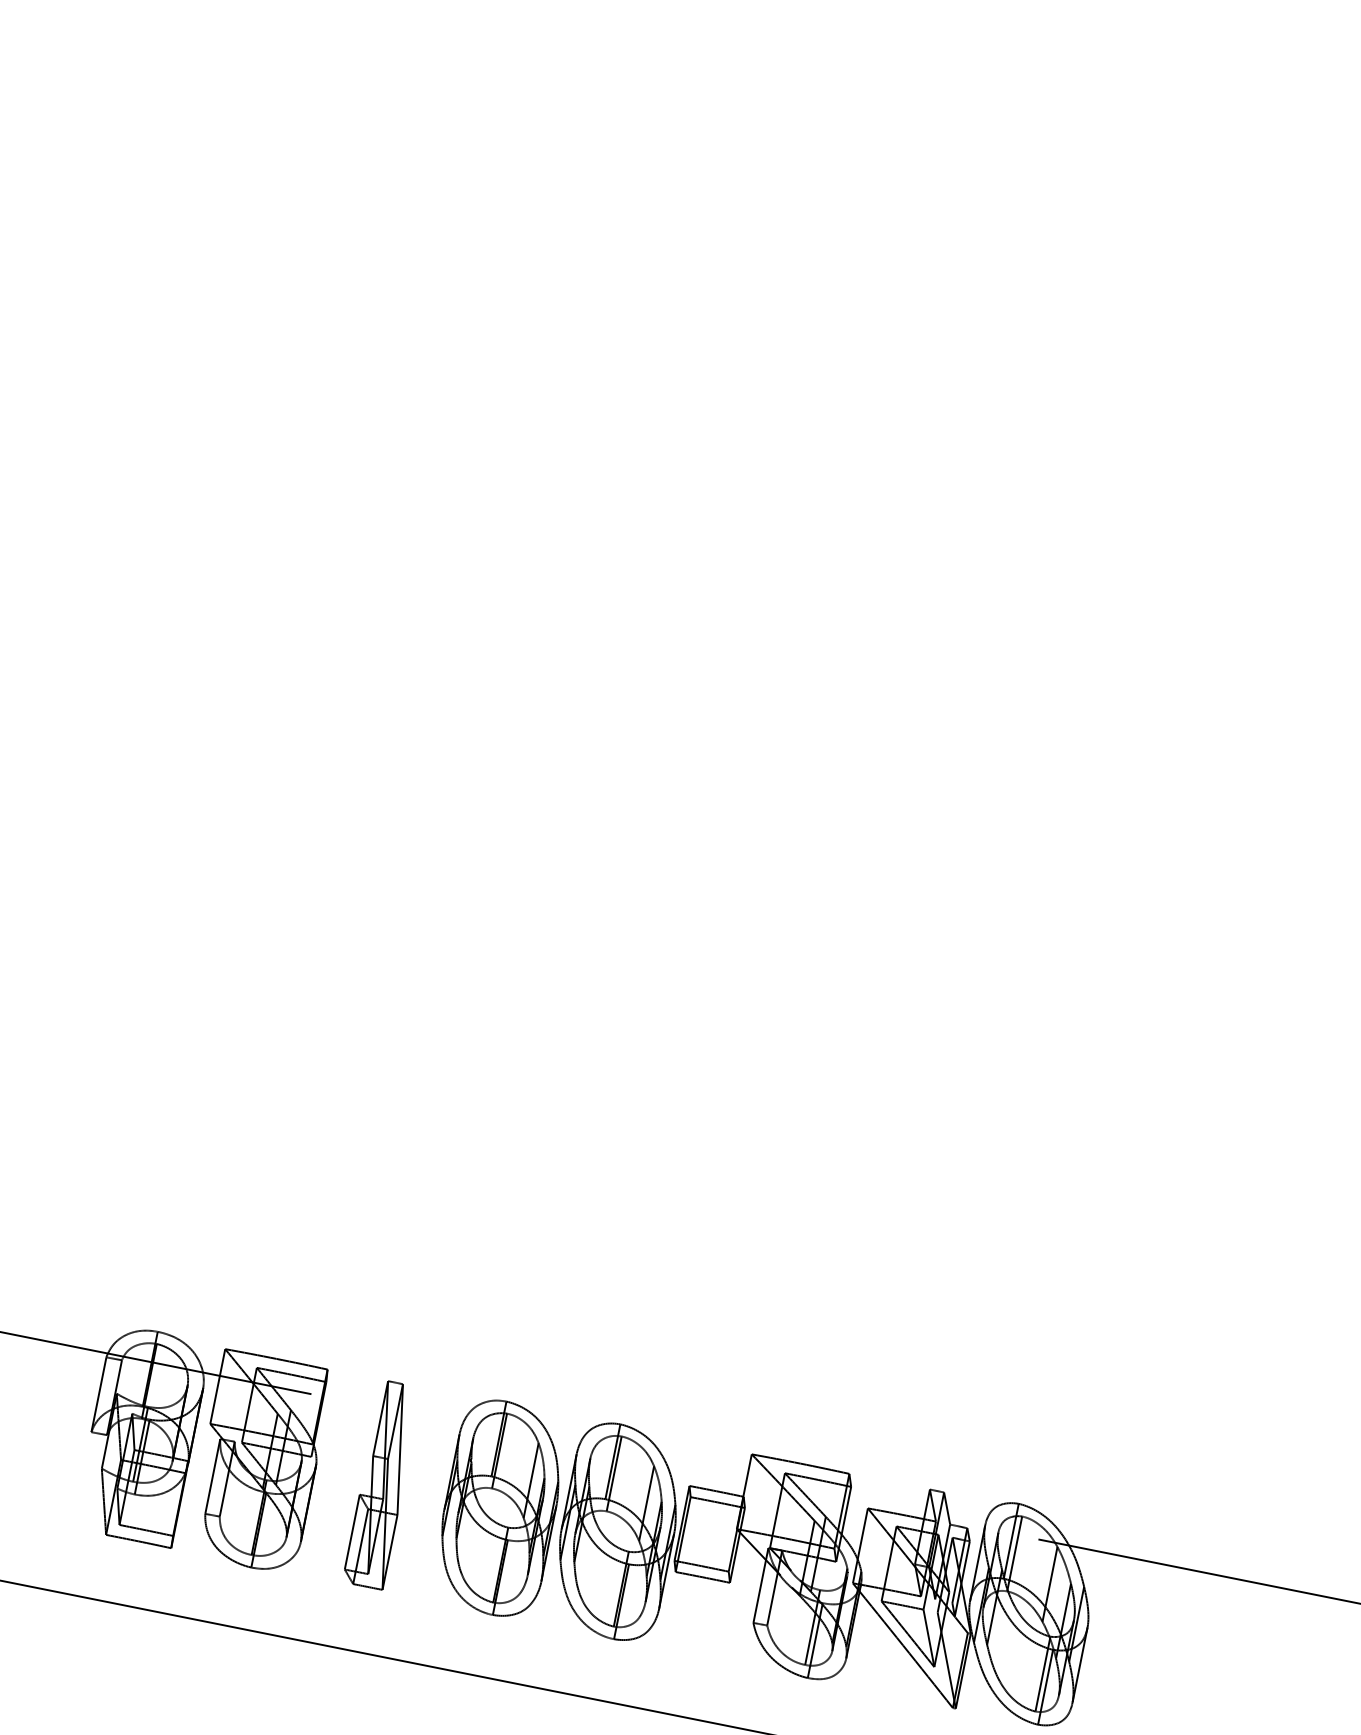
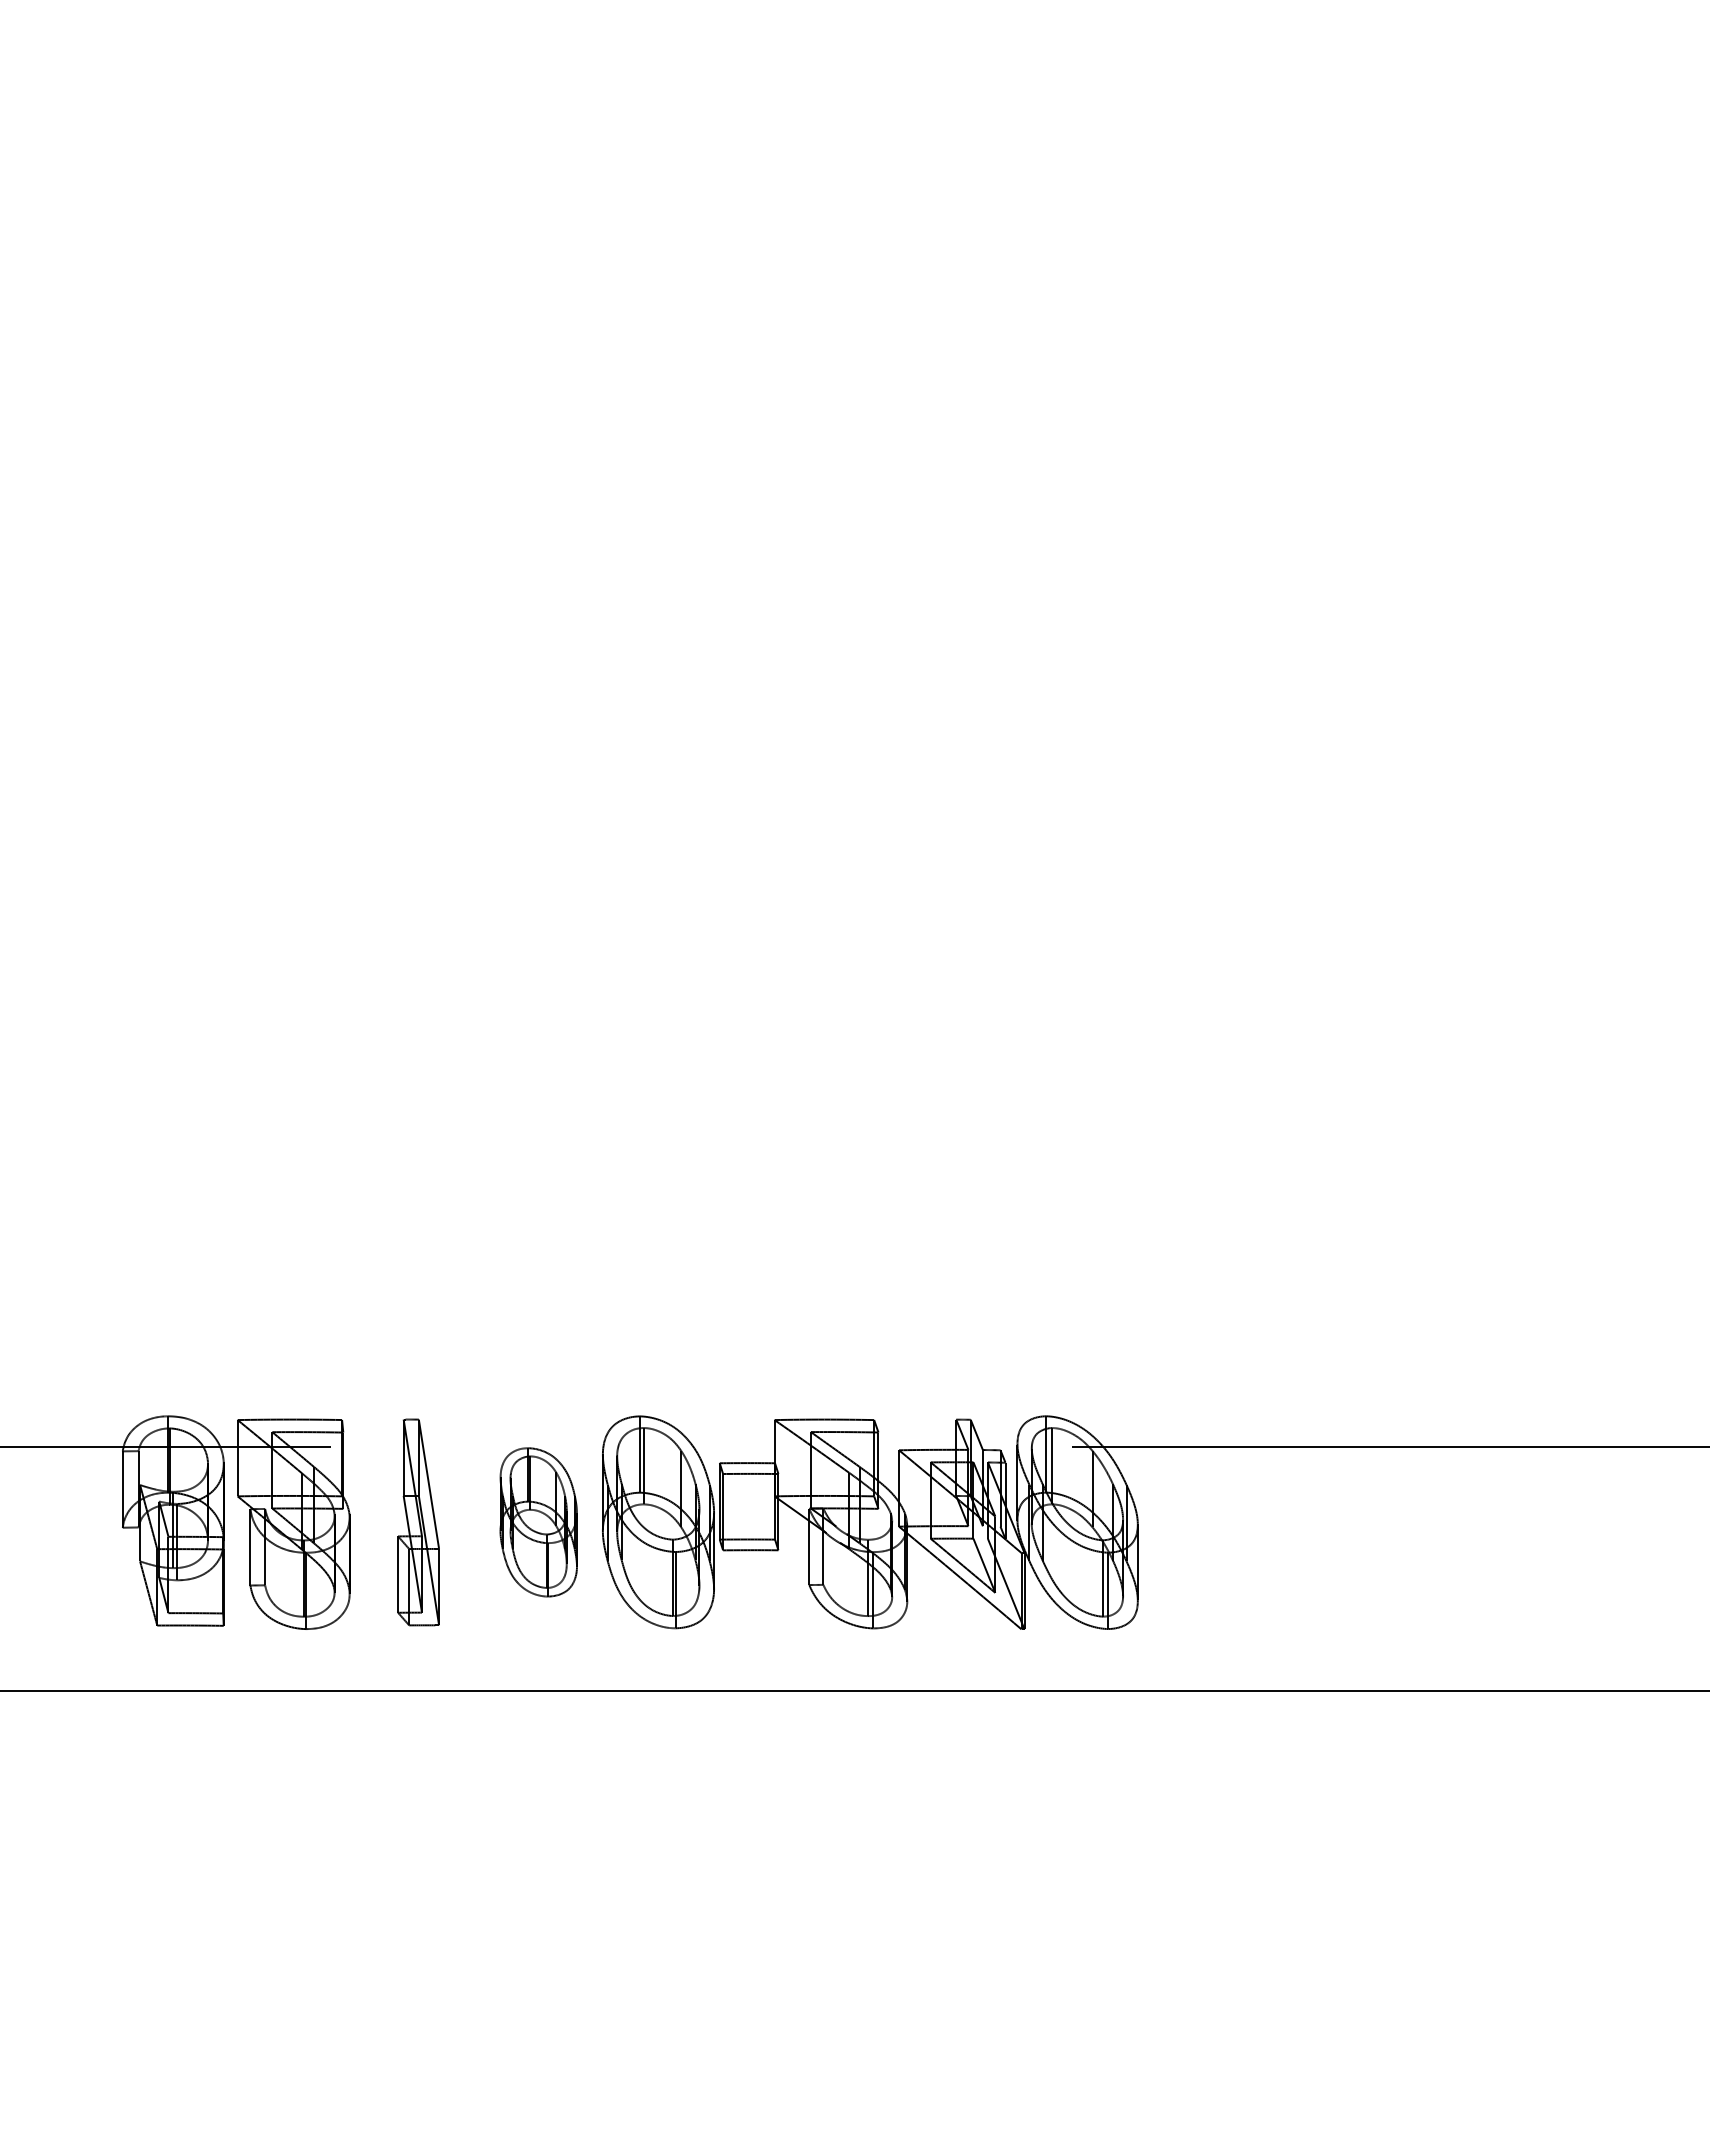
part: (500, 1508) -> (538, 1522), size x0.7

